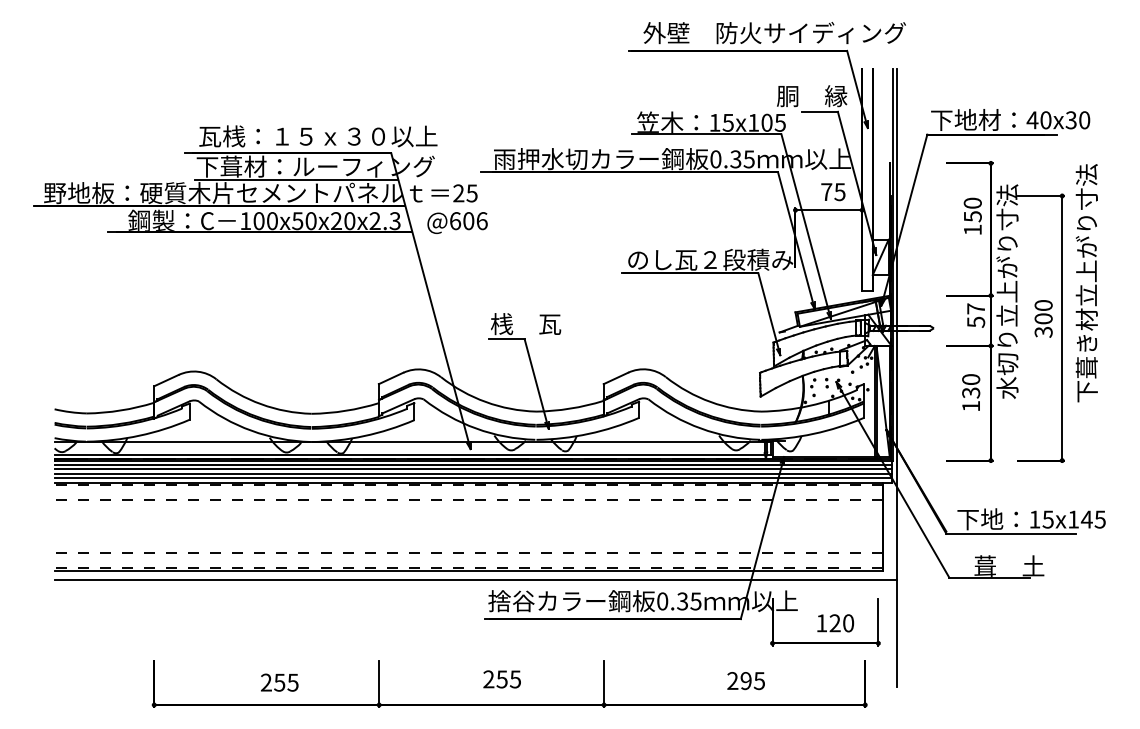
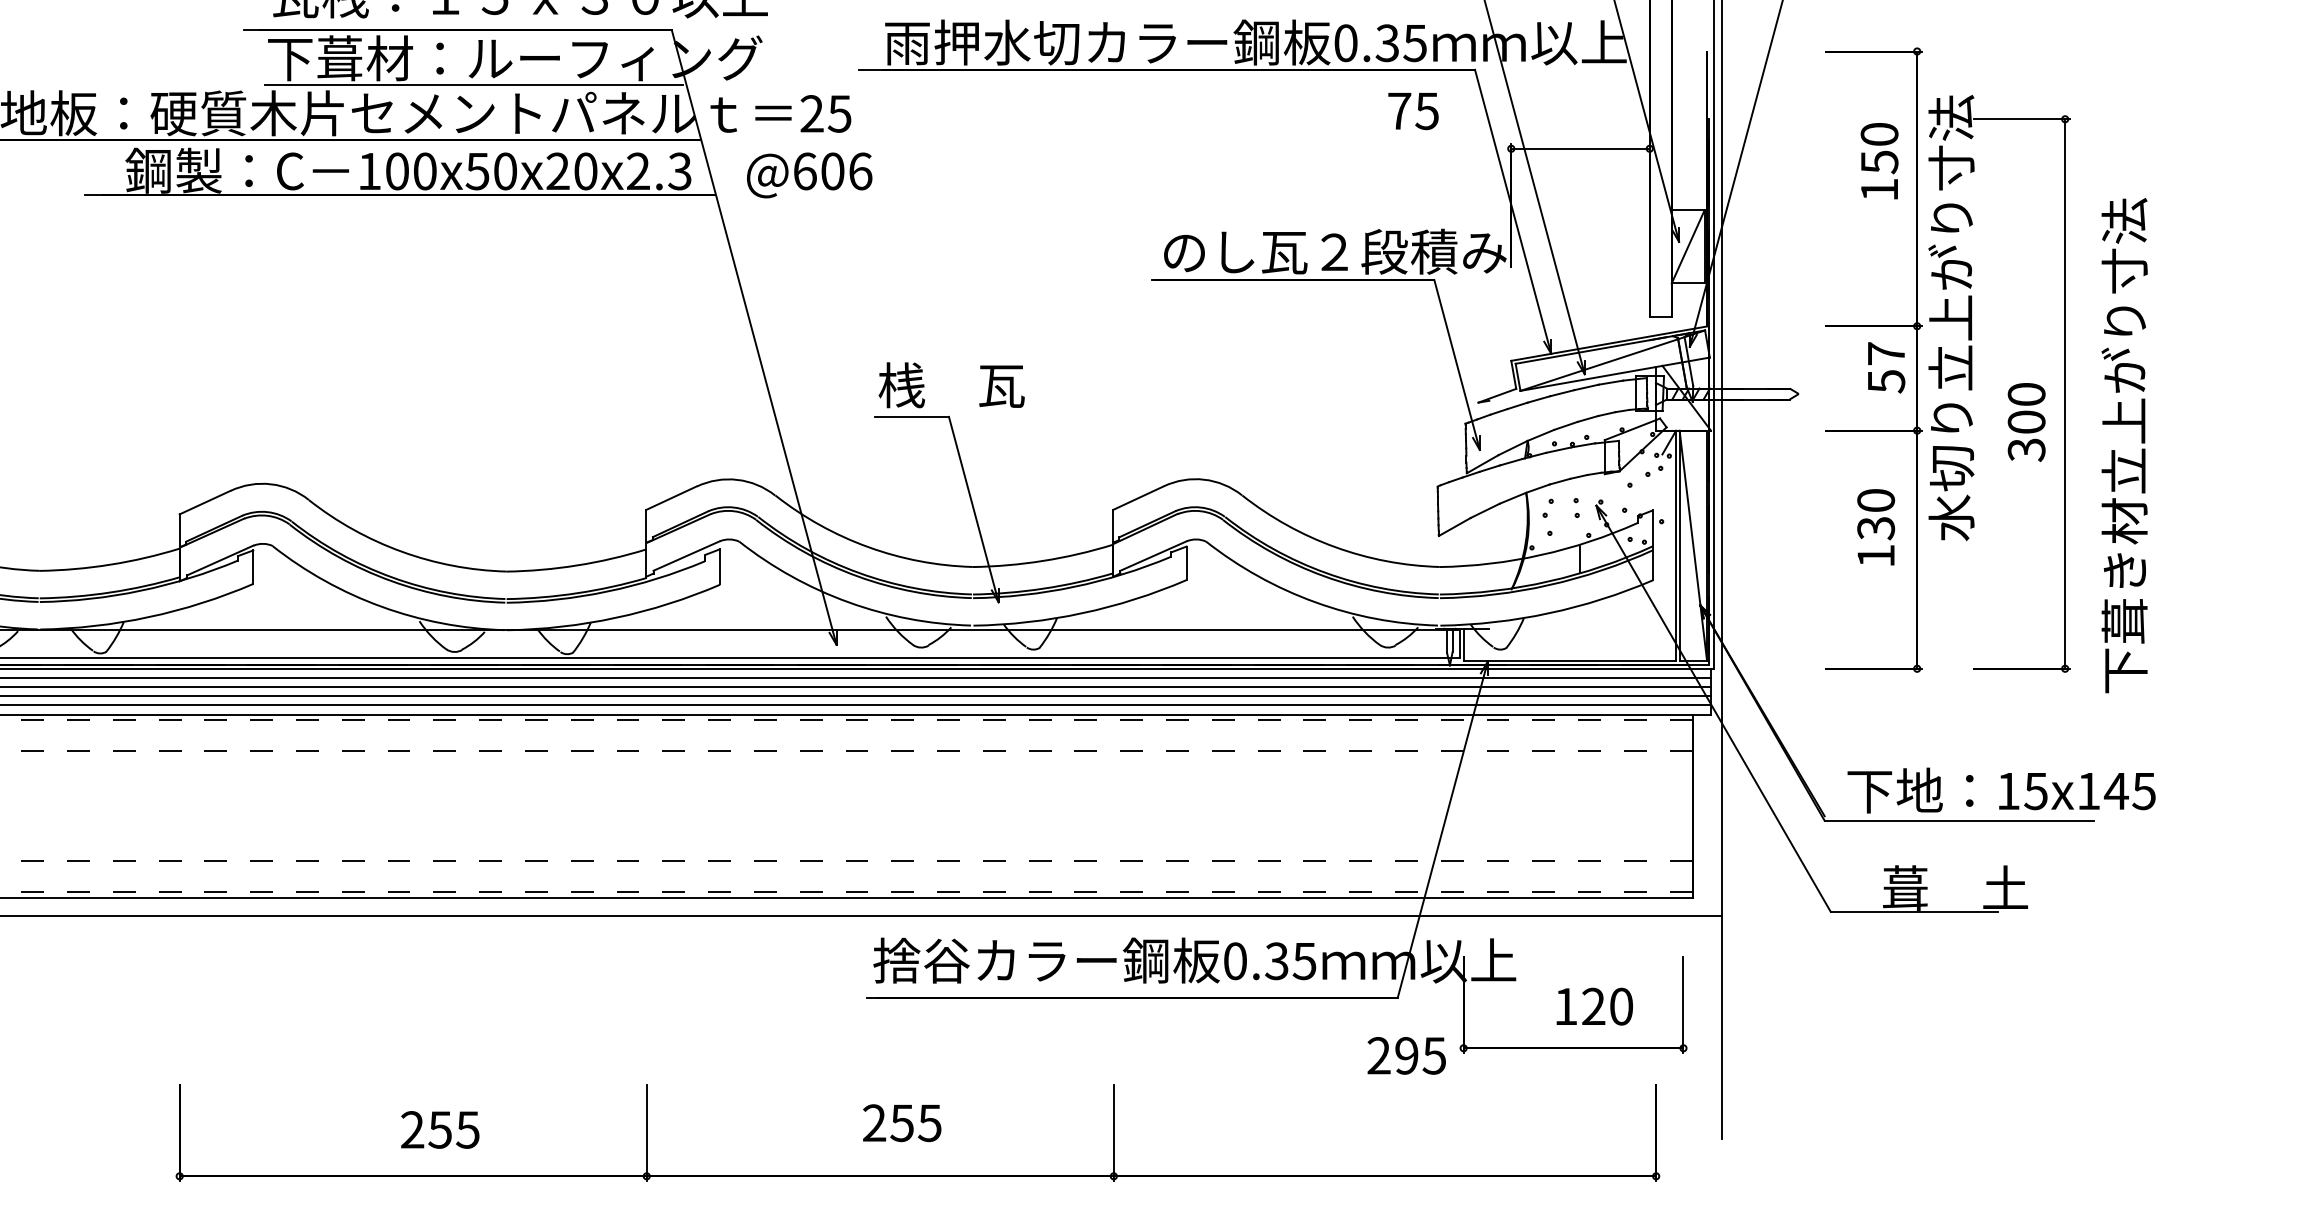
text: (833, 192) -> (1413, 112), moved
text: (1086, 283) -> (2123, 446), moved
text: (1043, 318) -> (2026, 421), moved
text: (745, 681) -> (1405, 1056), moved

